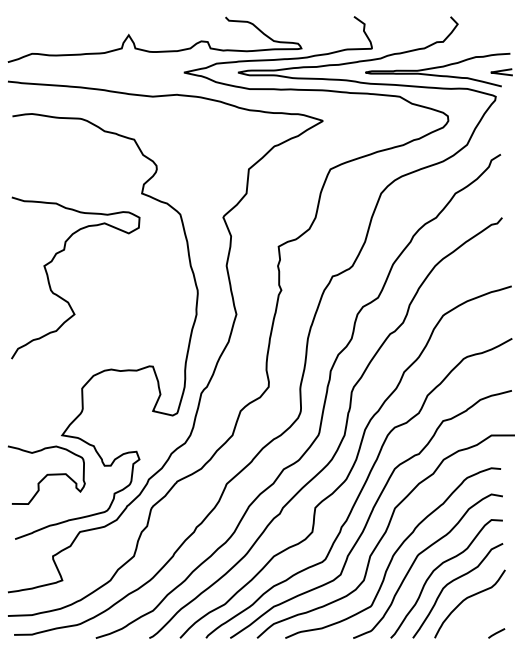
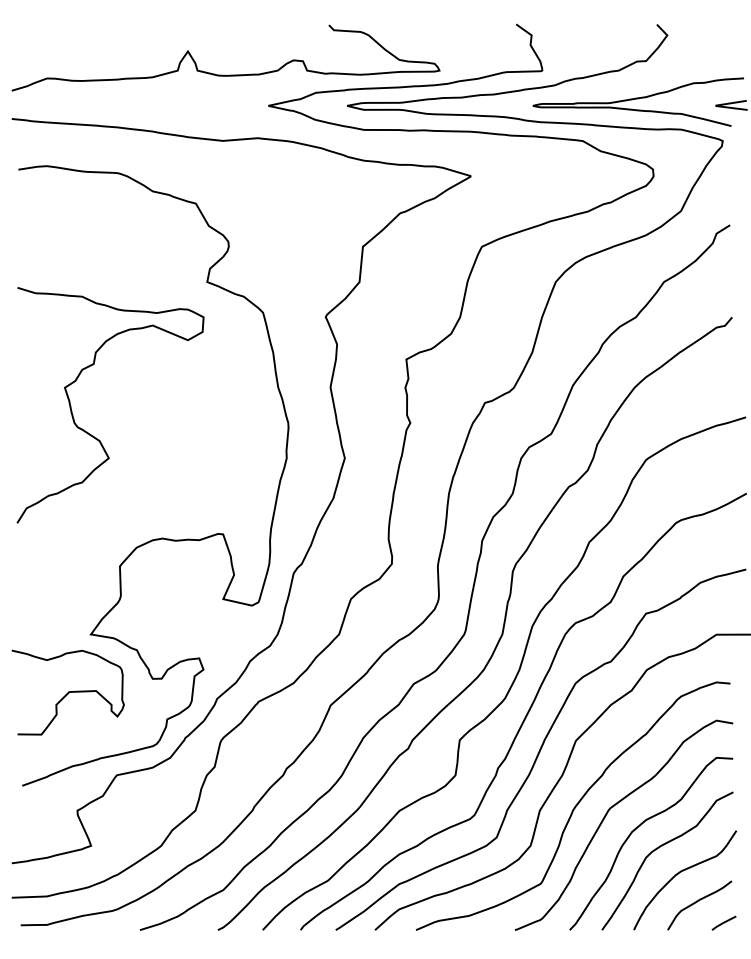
curve: (478, 619) -> (697, 902), added

